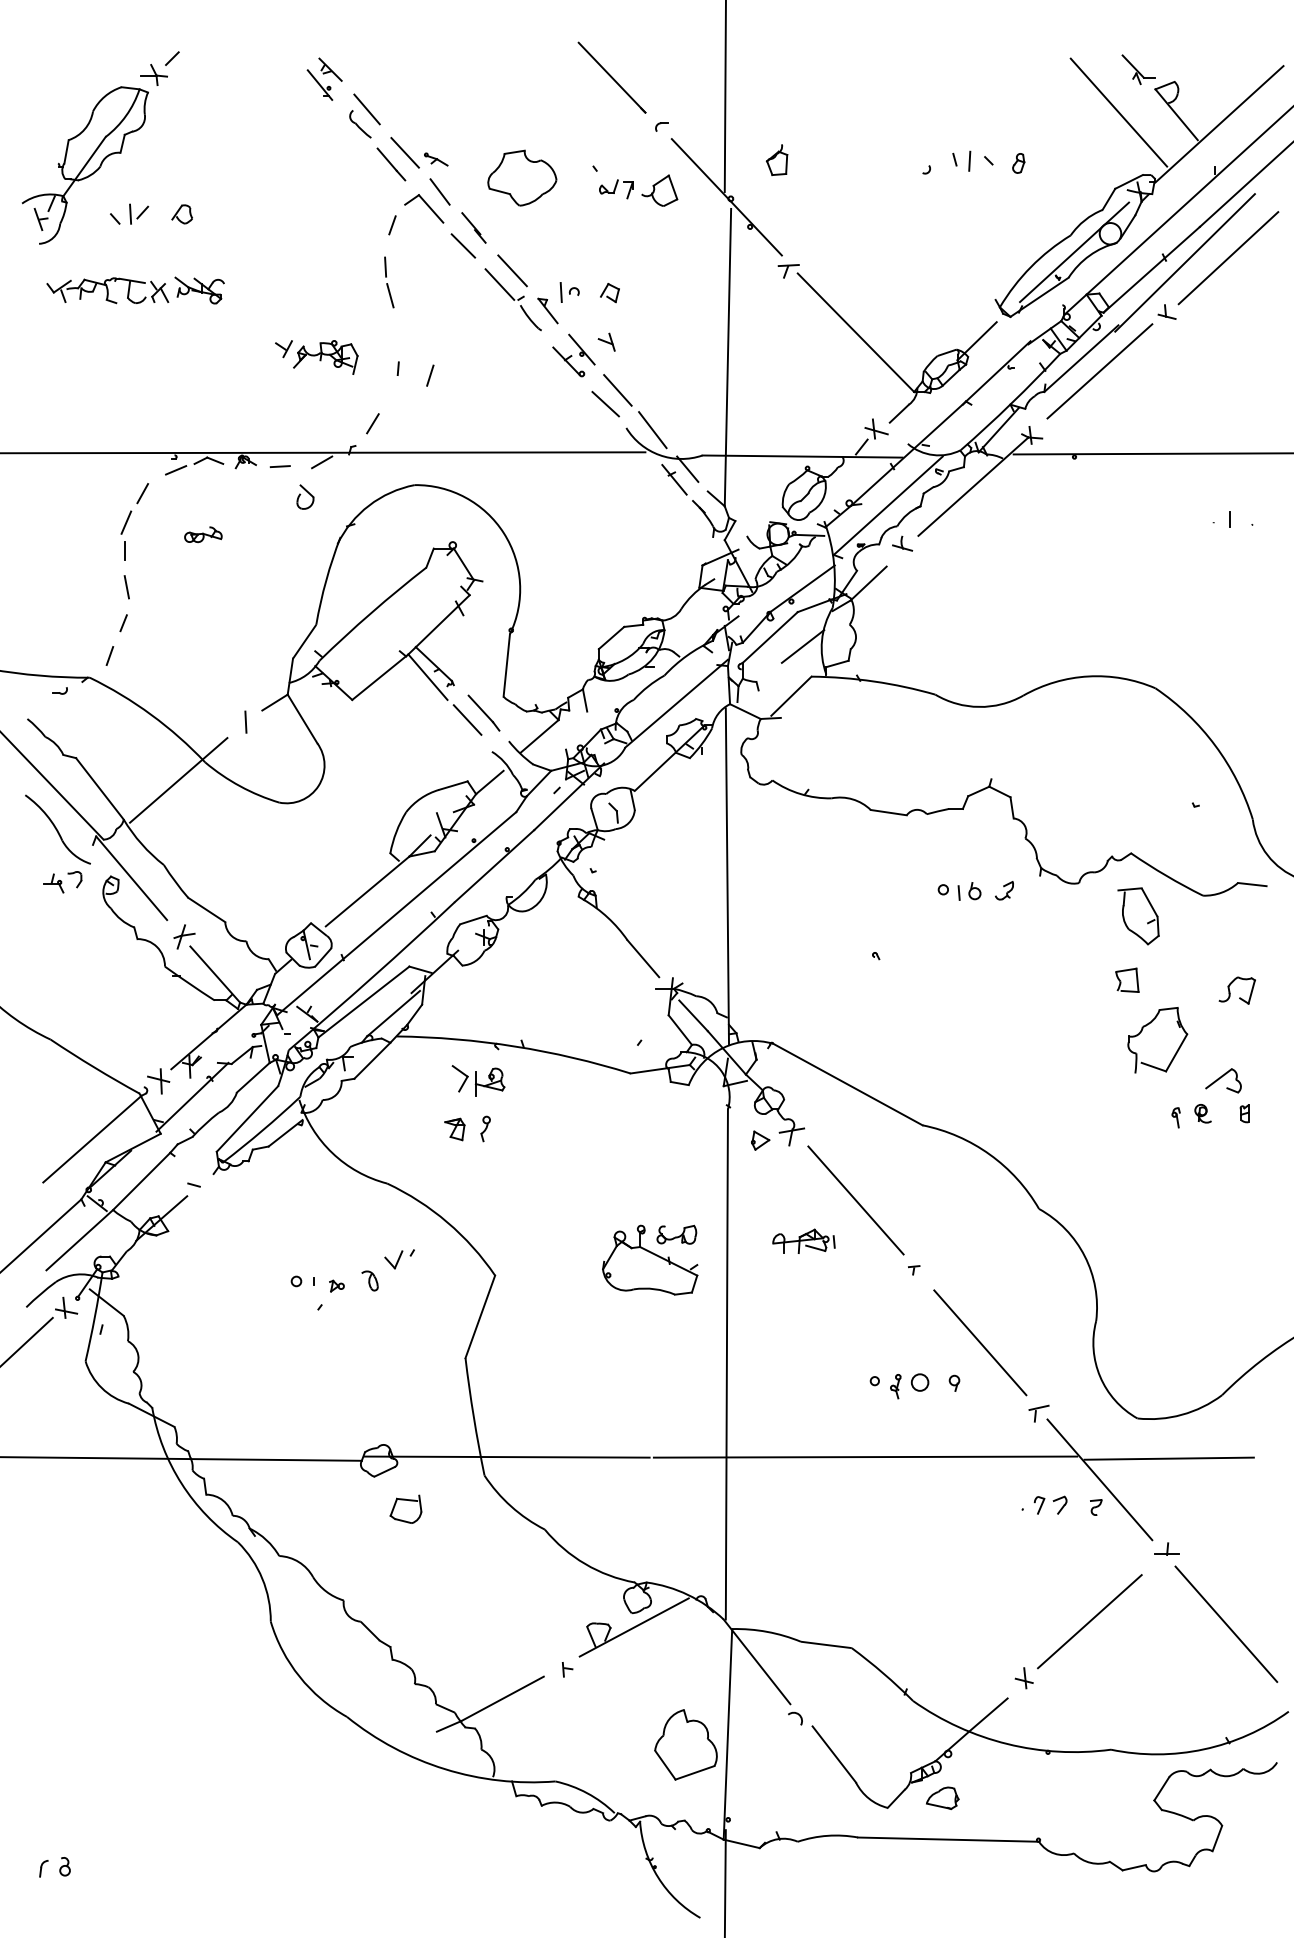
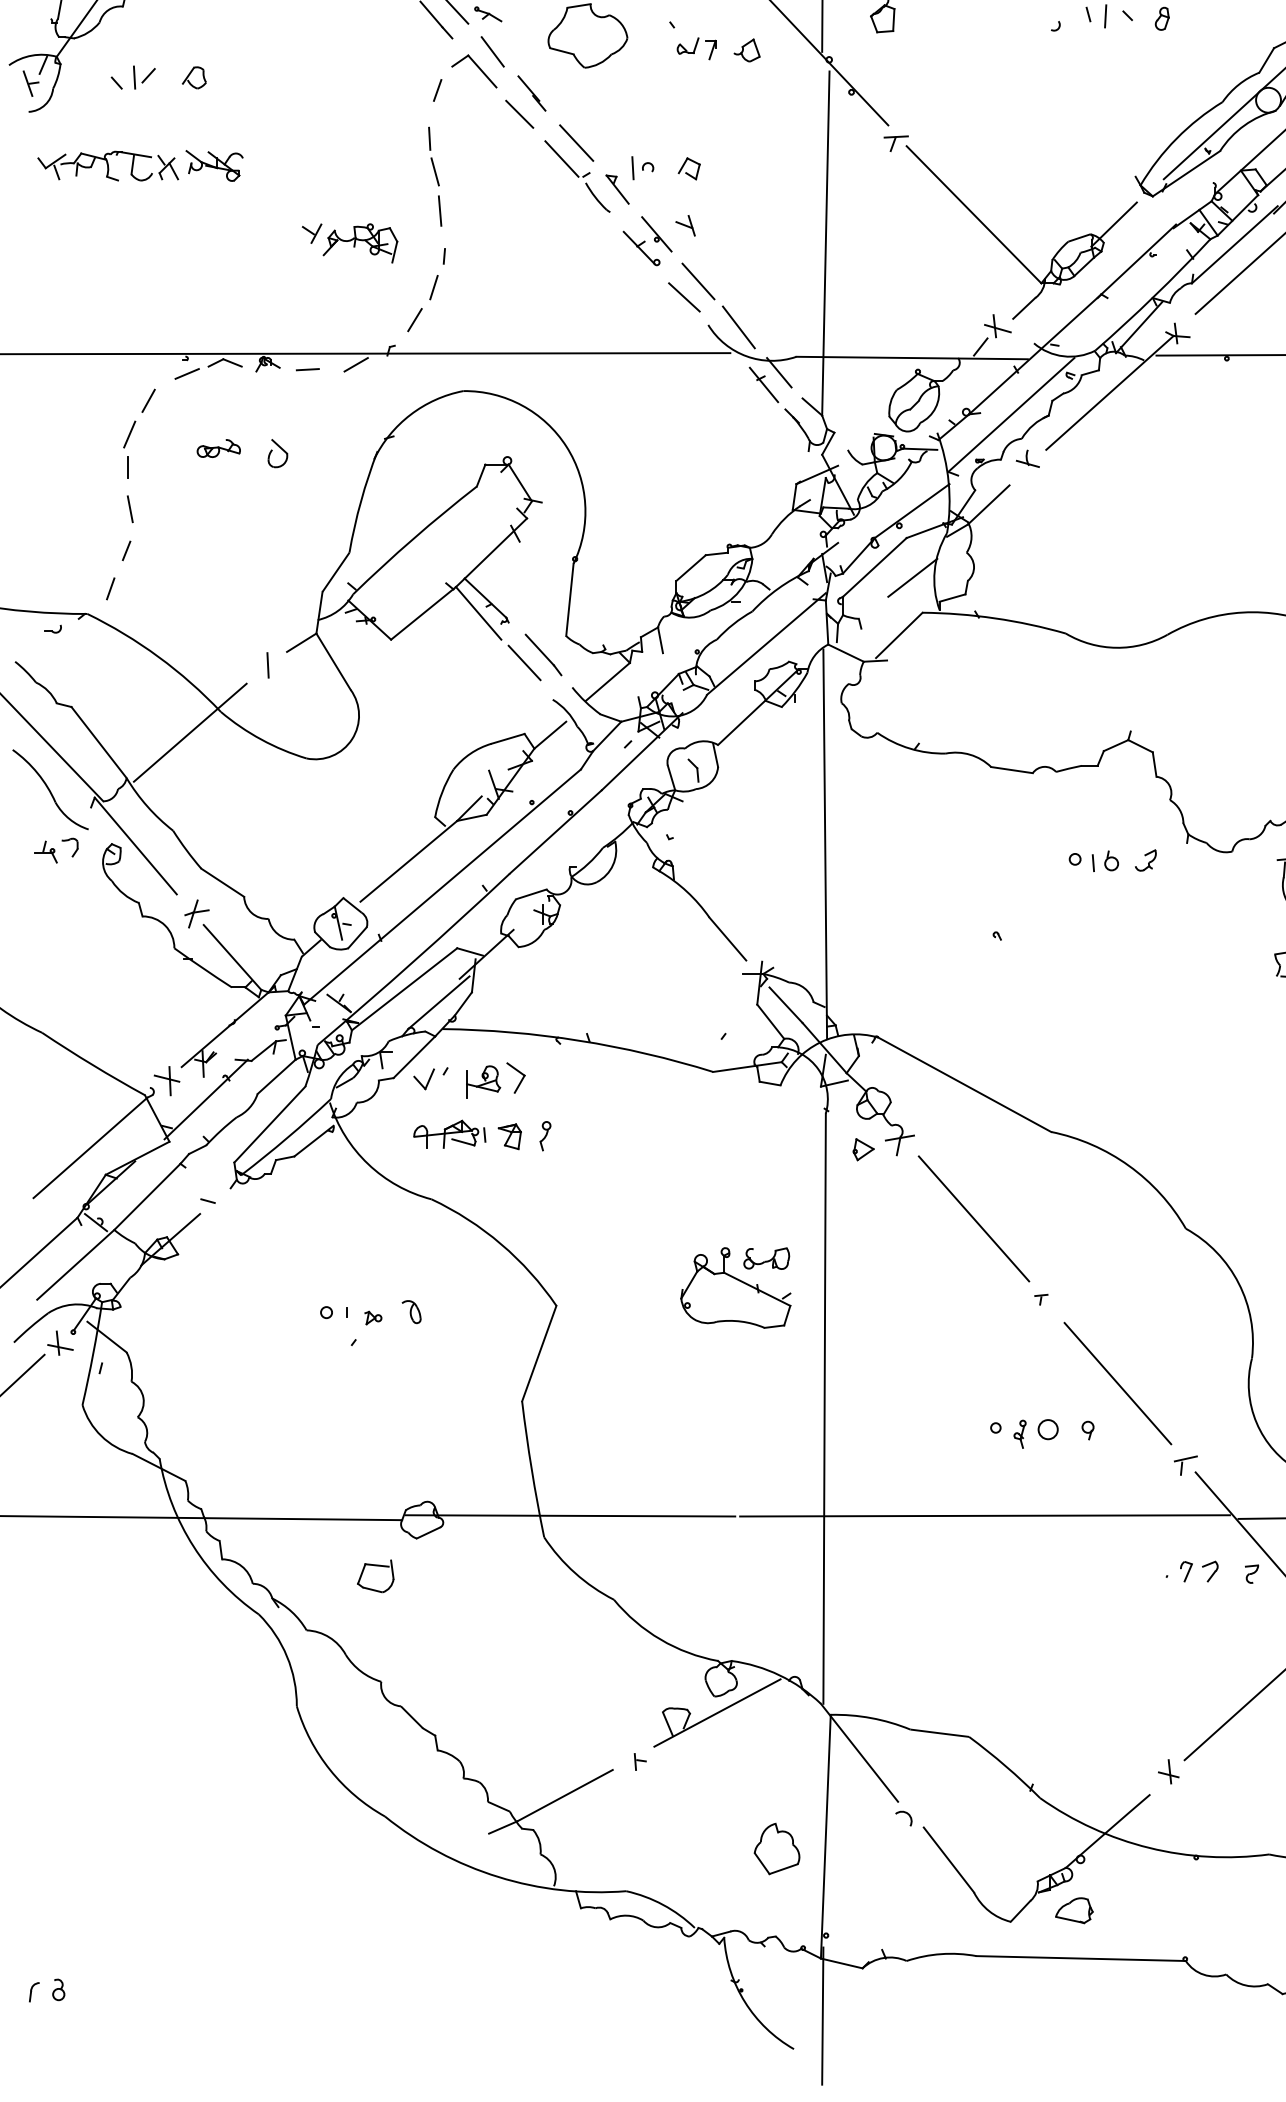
part: (659, 190) -> (746, 50), size x0.62
line: (394, 329) -> (439, 211), added
line: (430, 375) -> (434, 287), moved
part: (305, 496) -> (277, 452), moved
part: (489, 1081) -> (482, 1081), moved
part: (803, 1240) -> (449, 1133), moved
part: (399, 1259) -> (430, 1078), moved
part: (405, 1508) -> (375, 1575), moved
part: (685, 1744) -> (776, 1848), size x0.62

